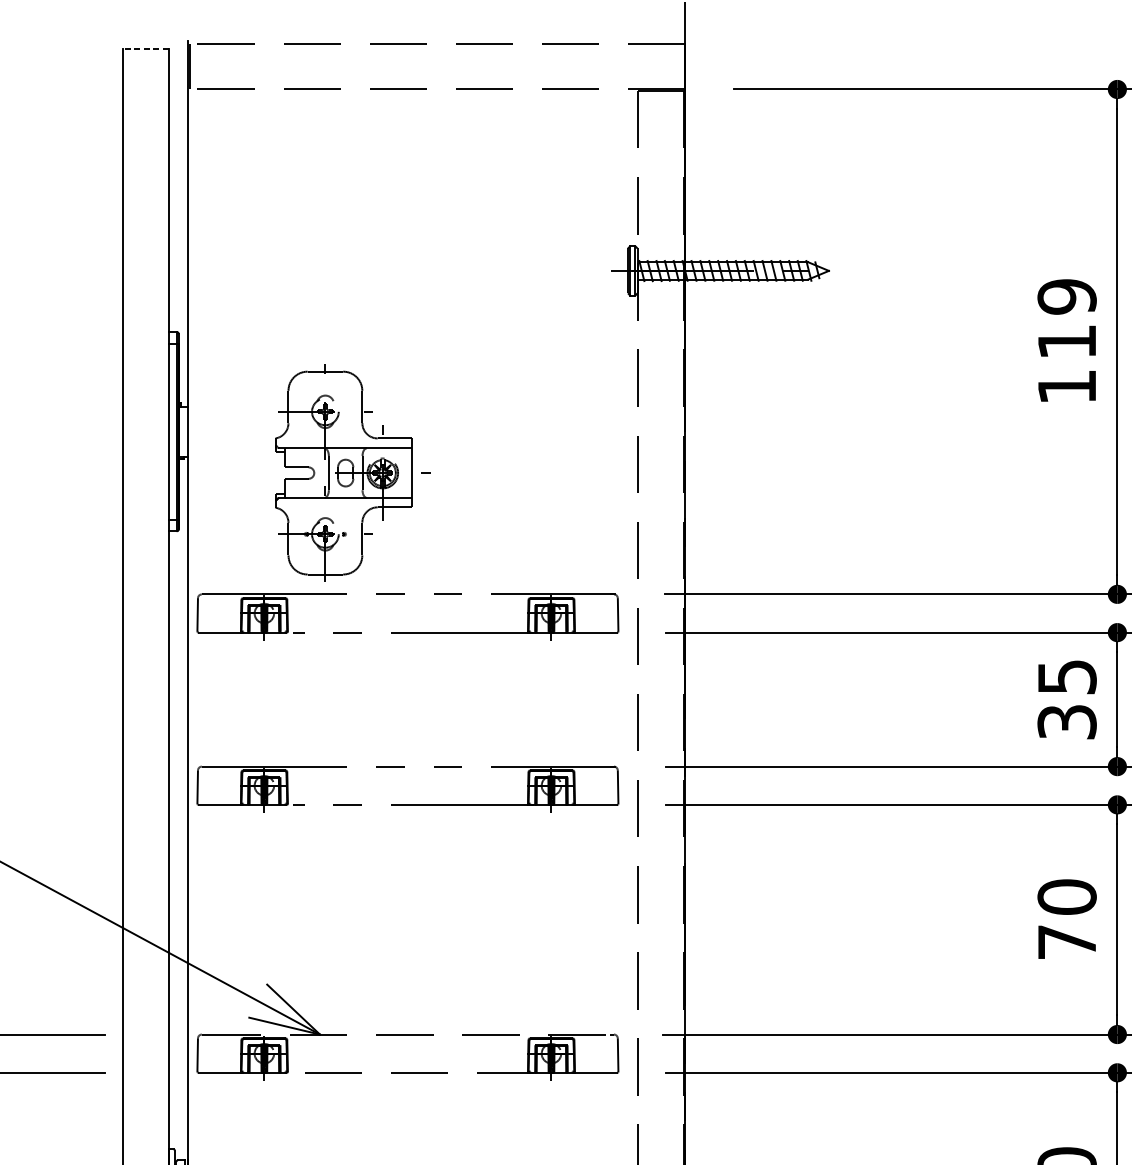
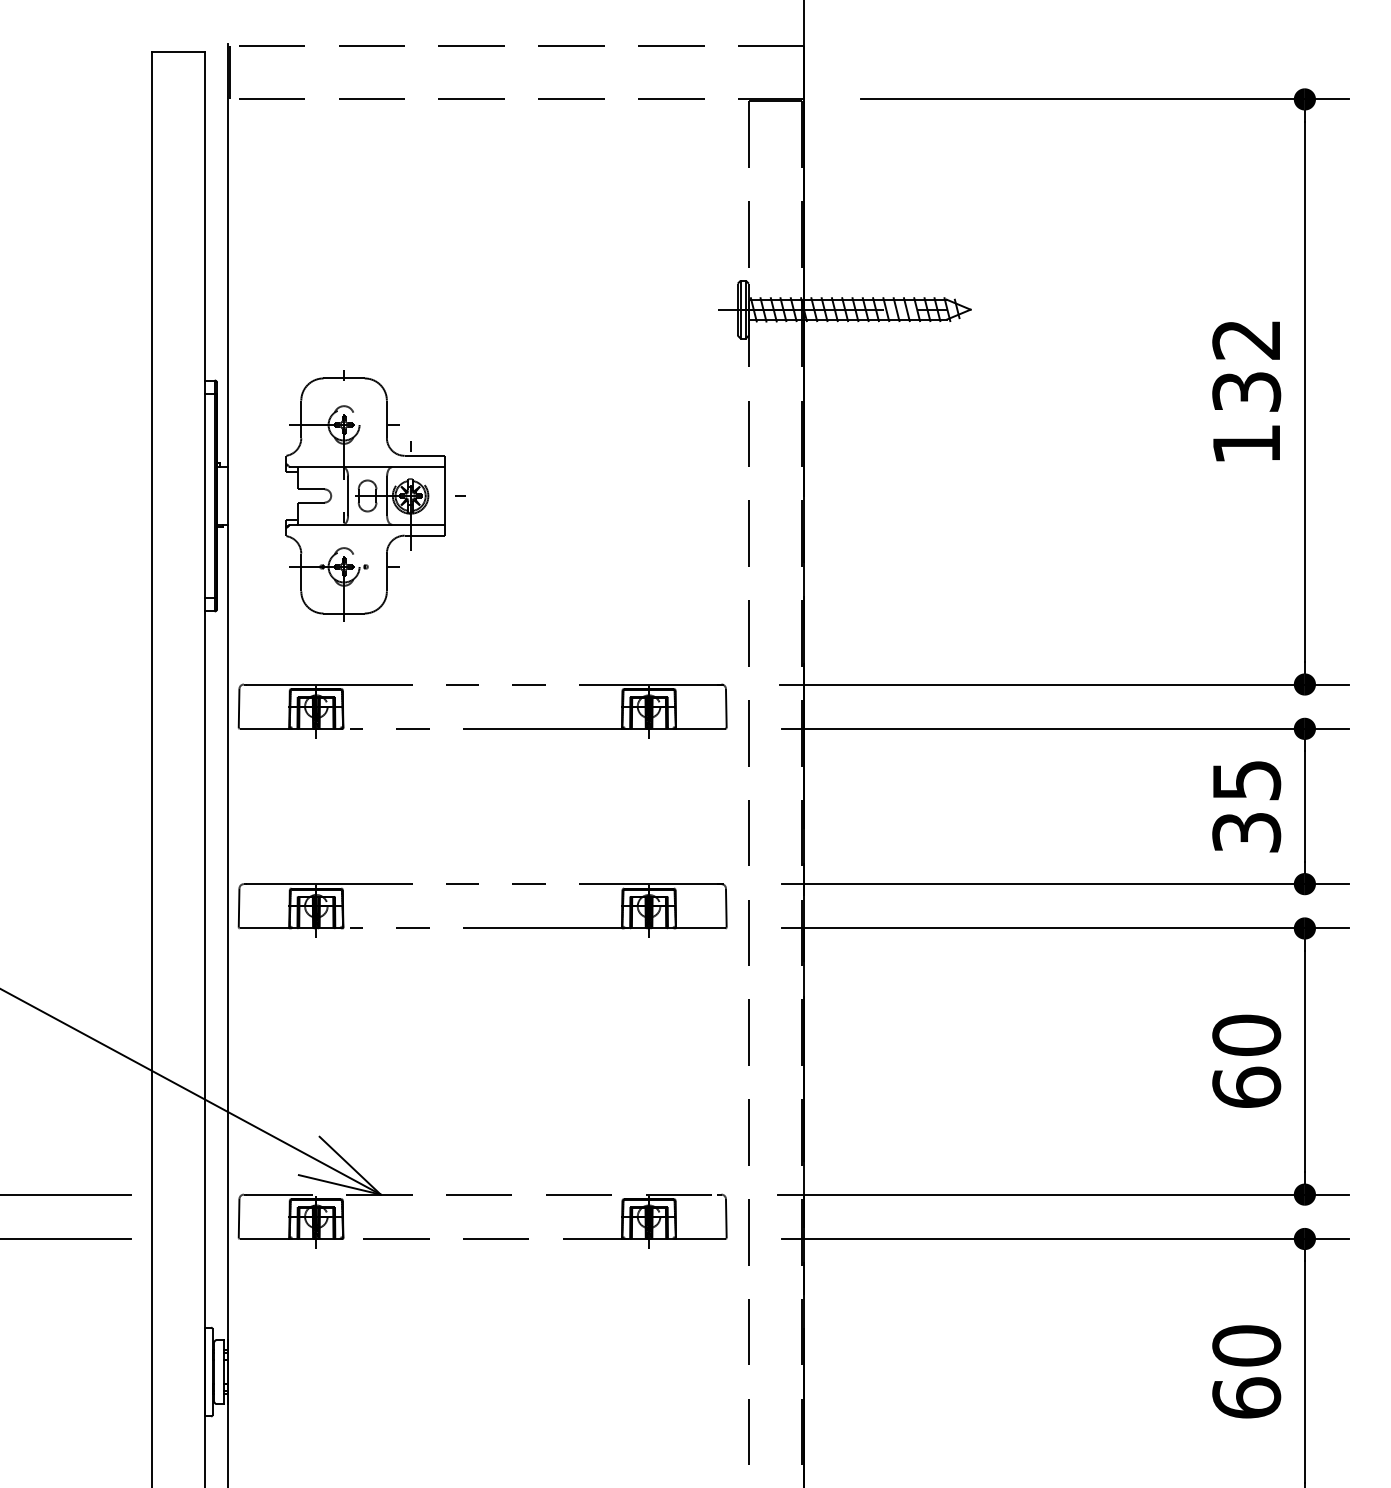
line: (145, 48) -> (178, 52), dashed -> solid
text: (1066, 319) -> (1246, 365), 119 -> 132
part: (352, 472) -> (375, 495), moved
text: (1066, 941) -> (1246, 1086), 70 -> 60

